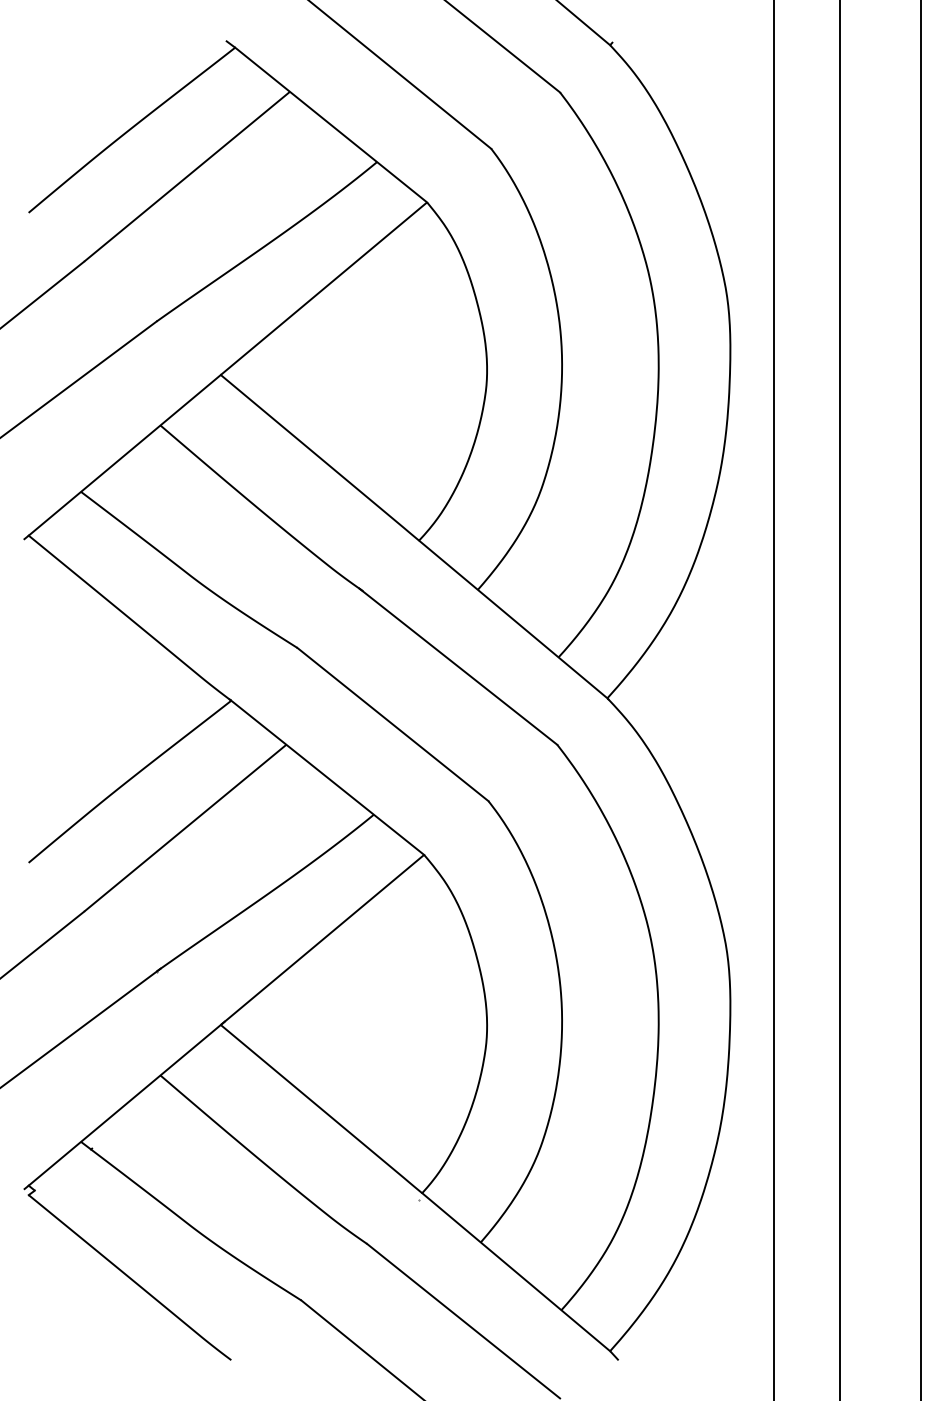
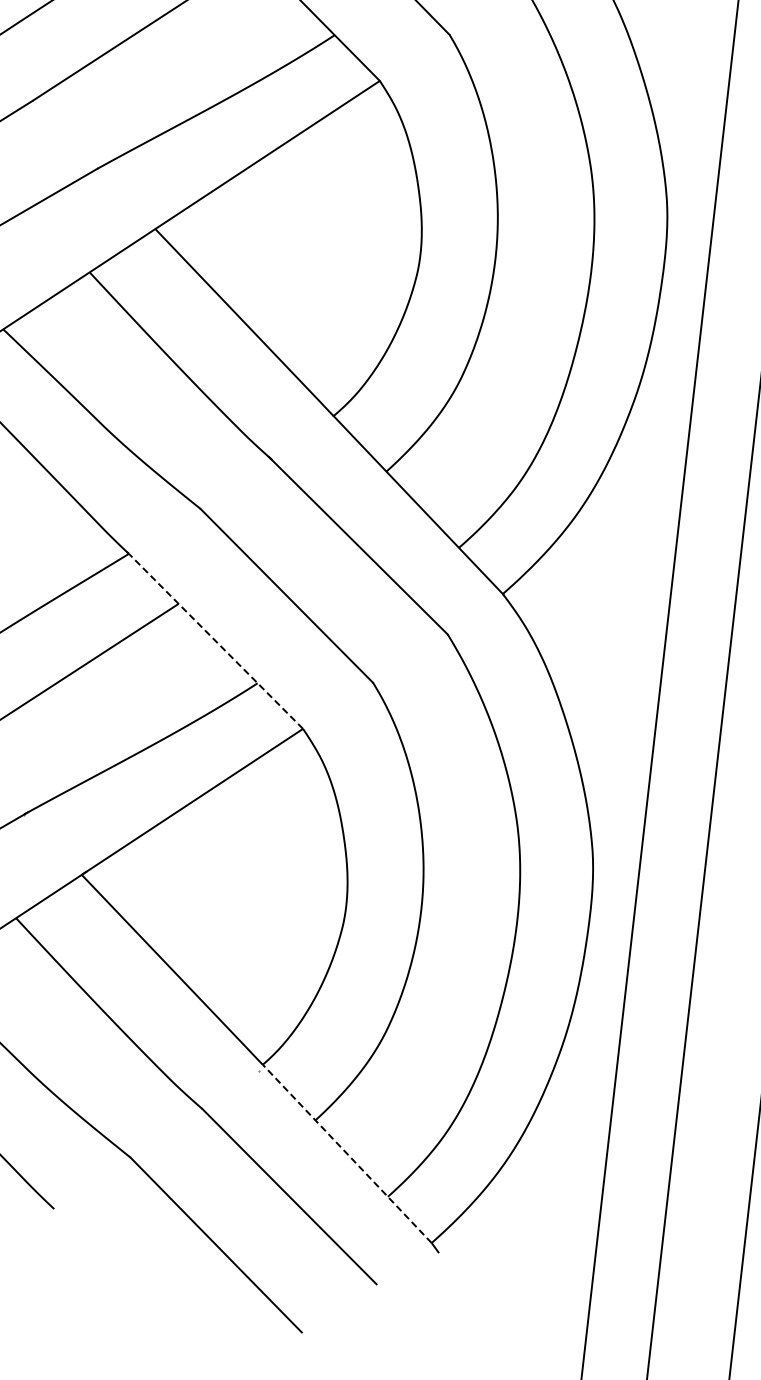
line: (327, 777) -> (215, 641), solid -> dashed
line: (516, 1272) -> (347, 1154), solid -> dashed

